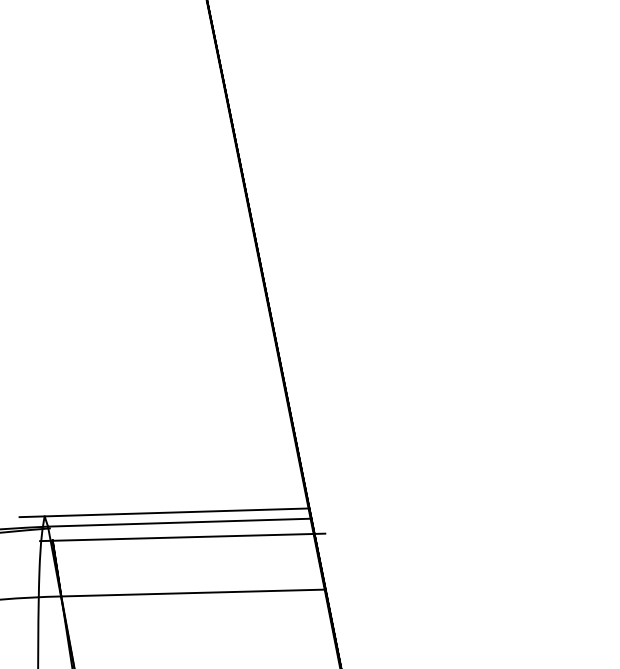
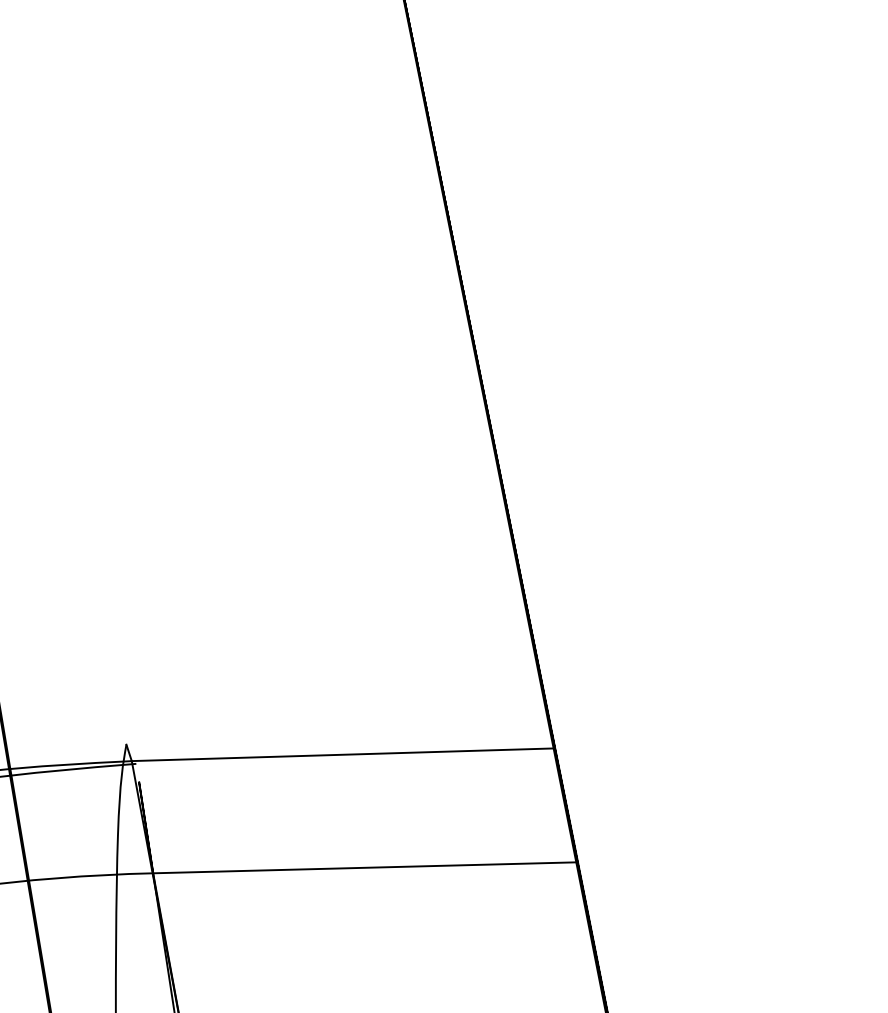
line: (164, 512) -> (318, 738), removed
line: (182, 537) -> (347, 778), removed

